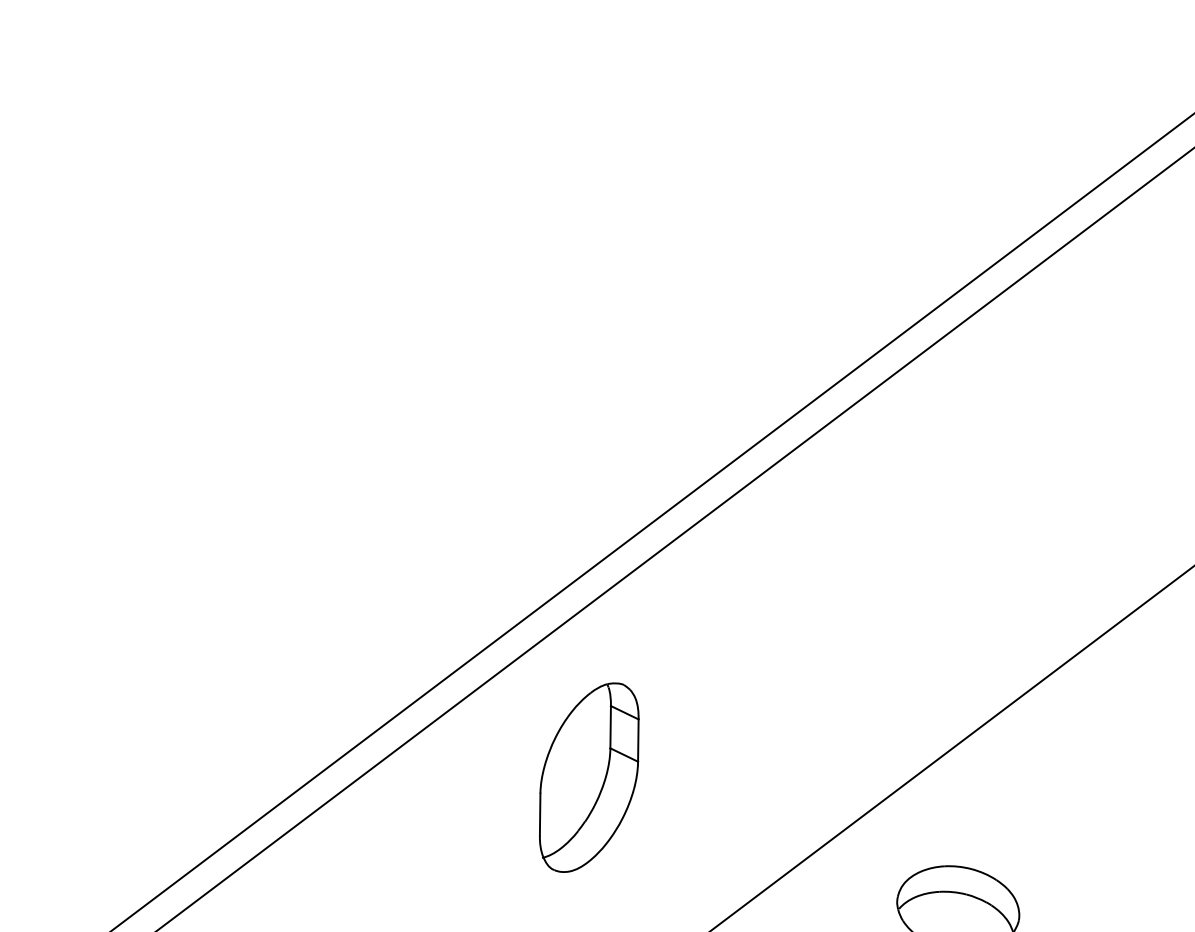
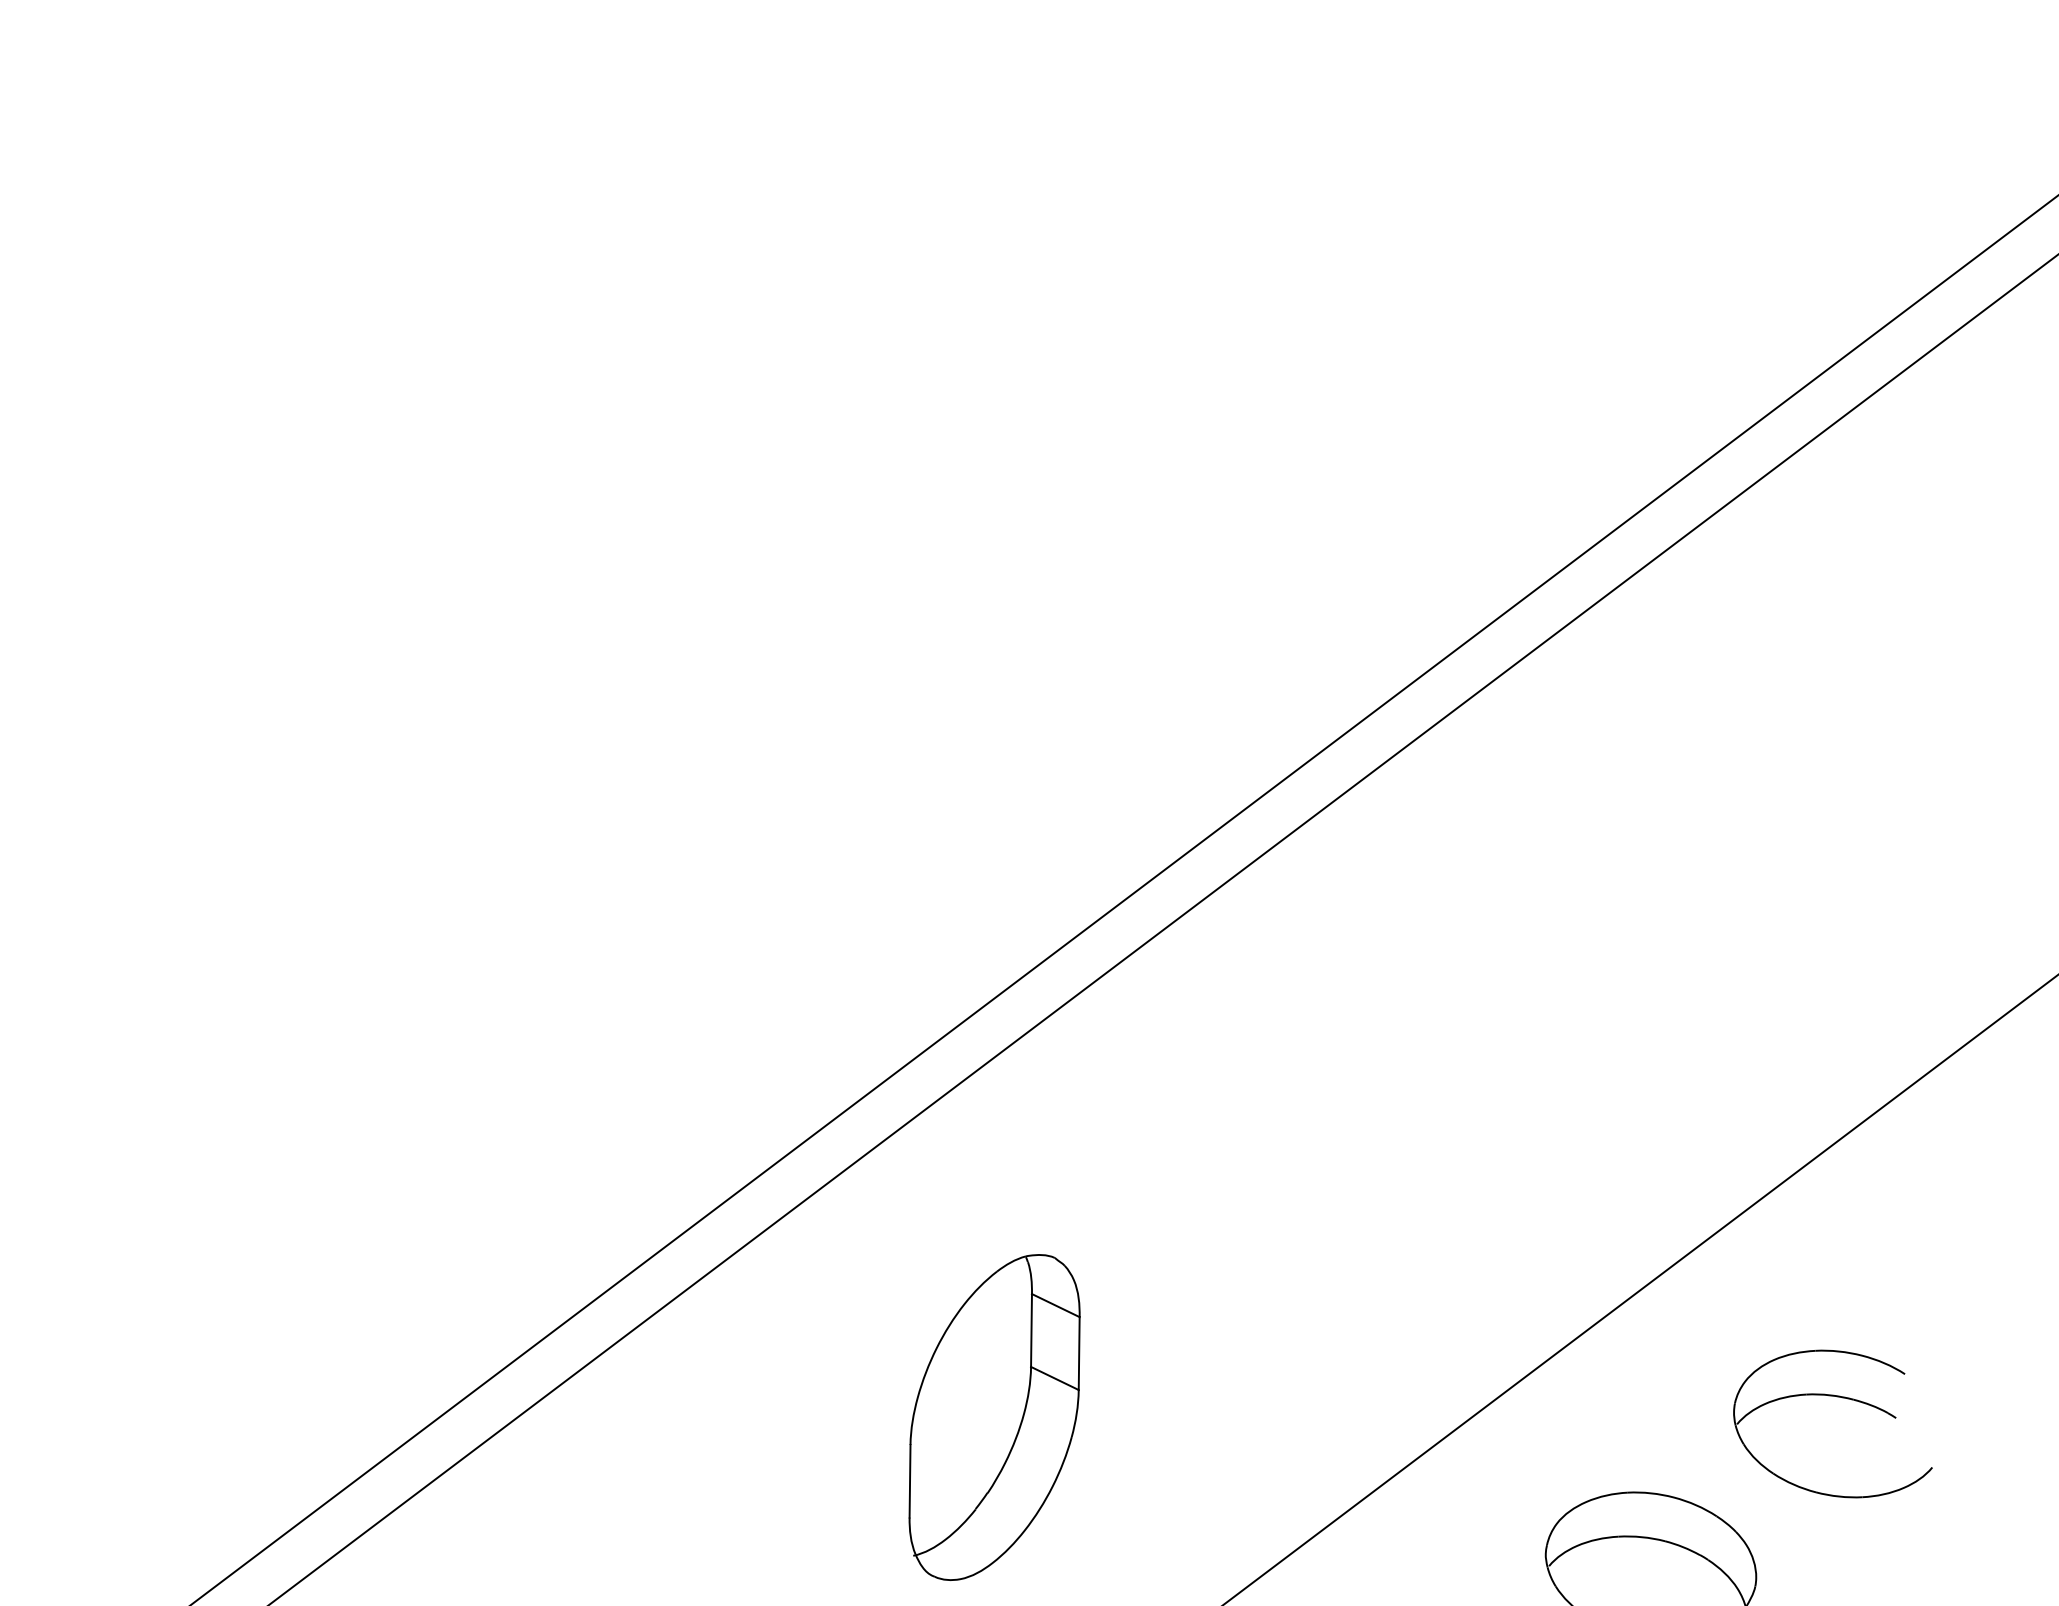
part: (589, 777) -> (995, 1417), moved
part: (1065, 811) -> (1835, 1398), added

